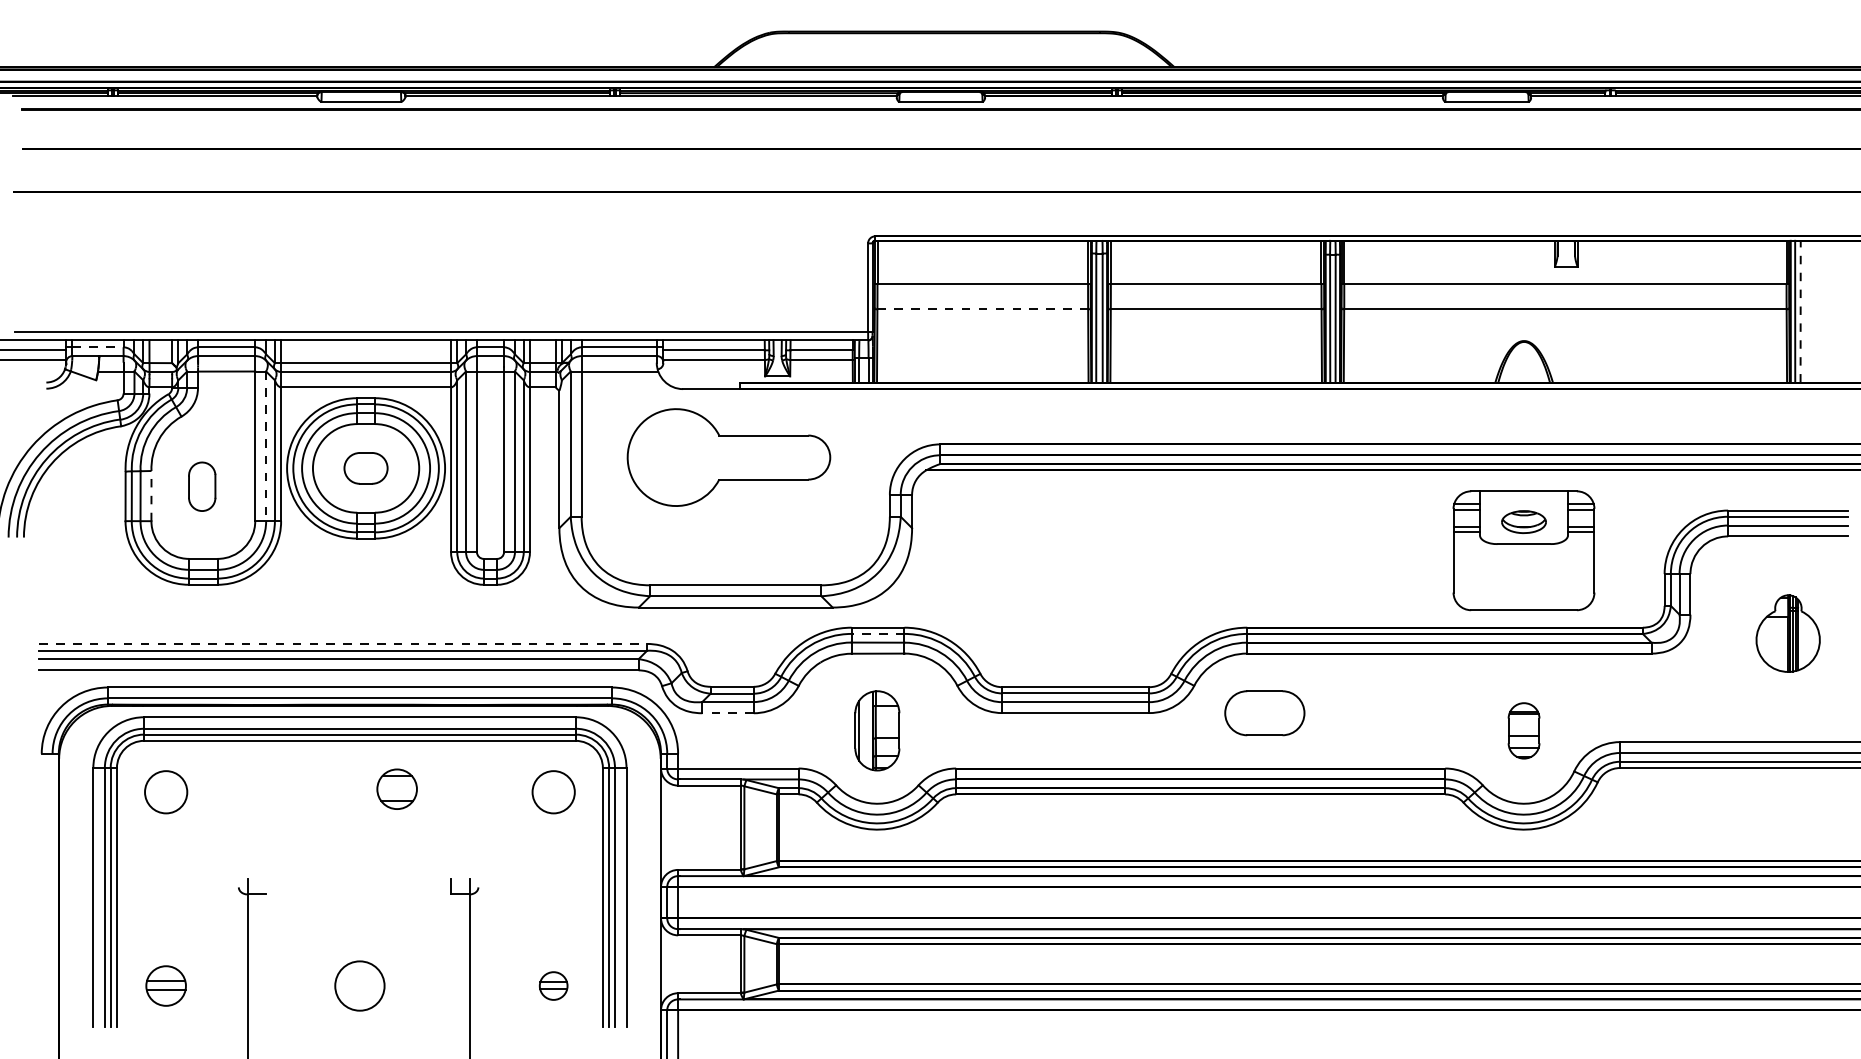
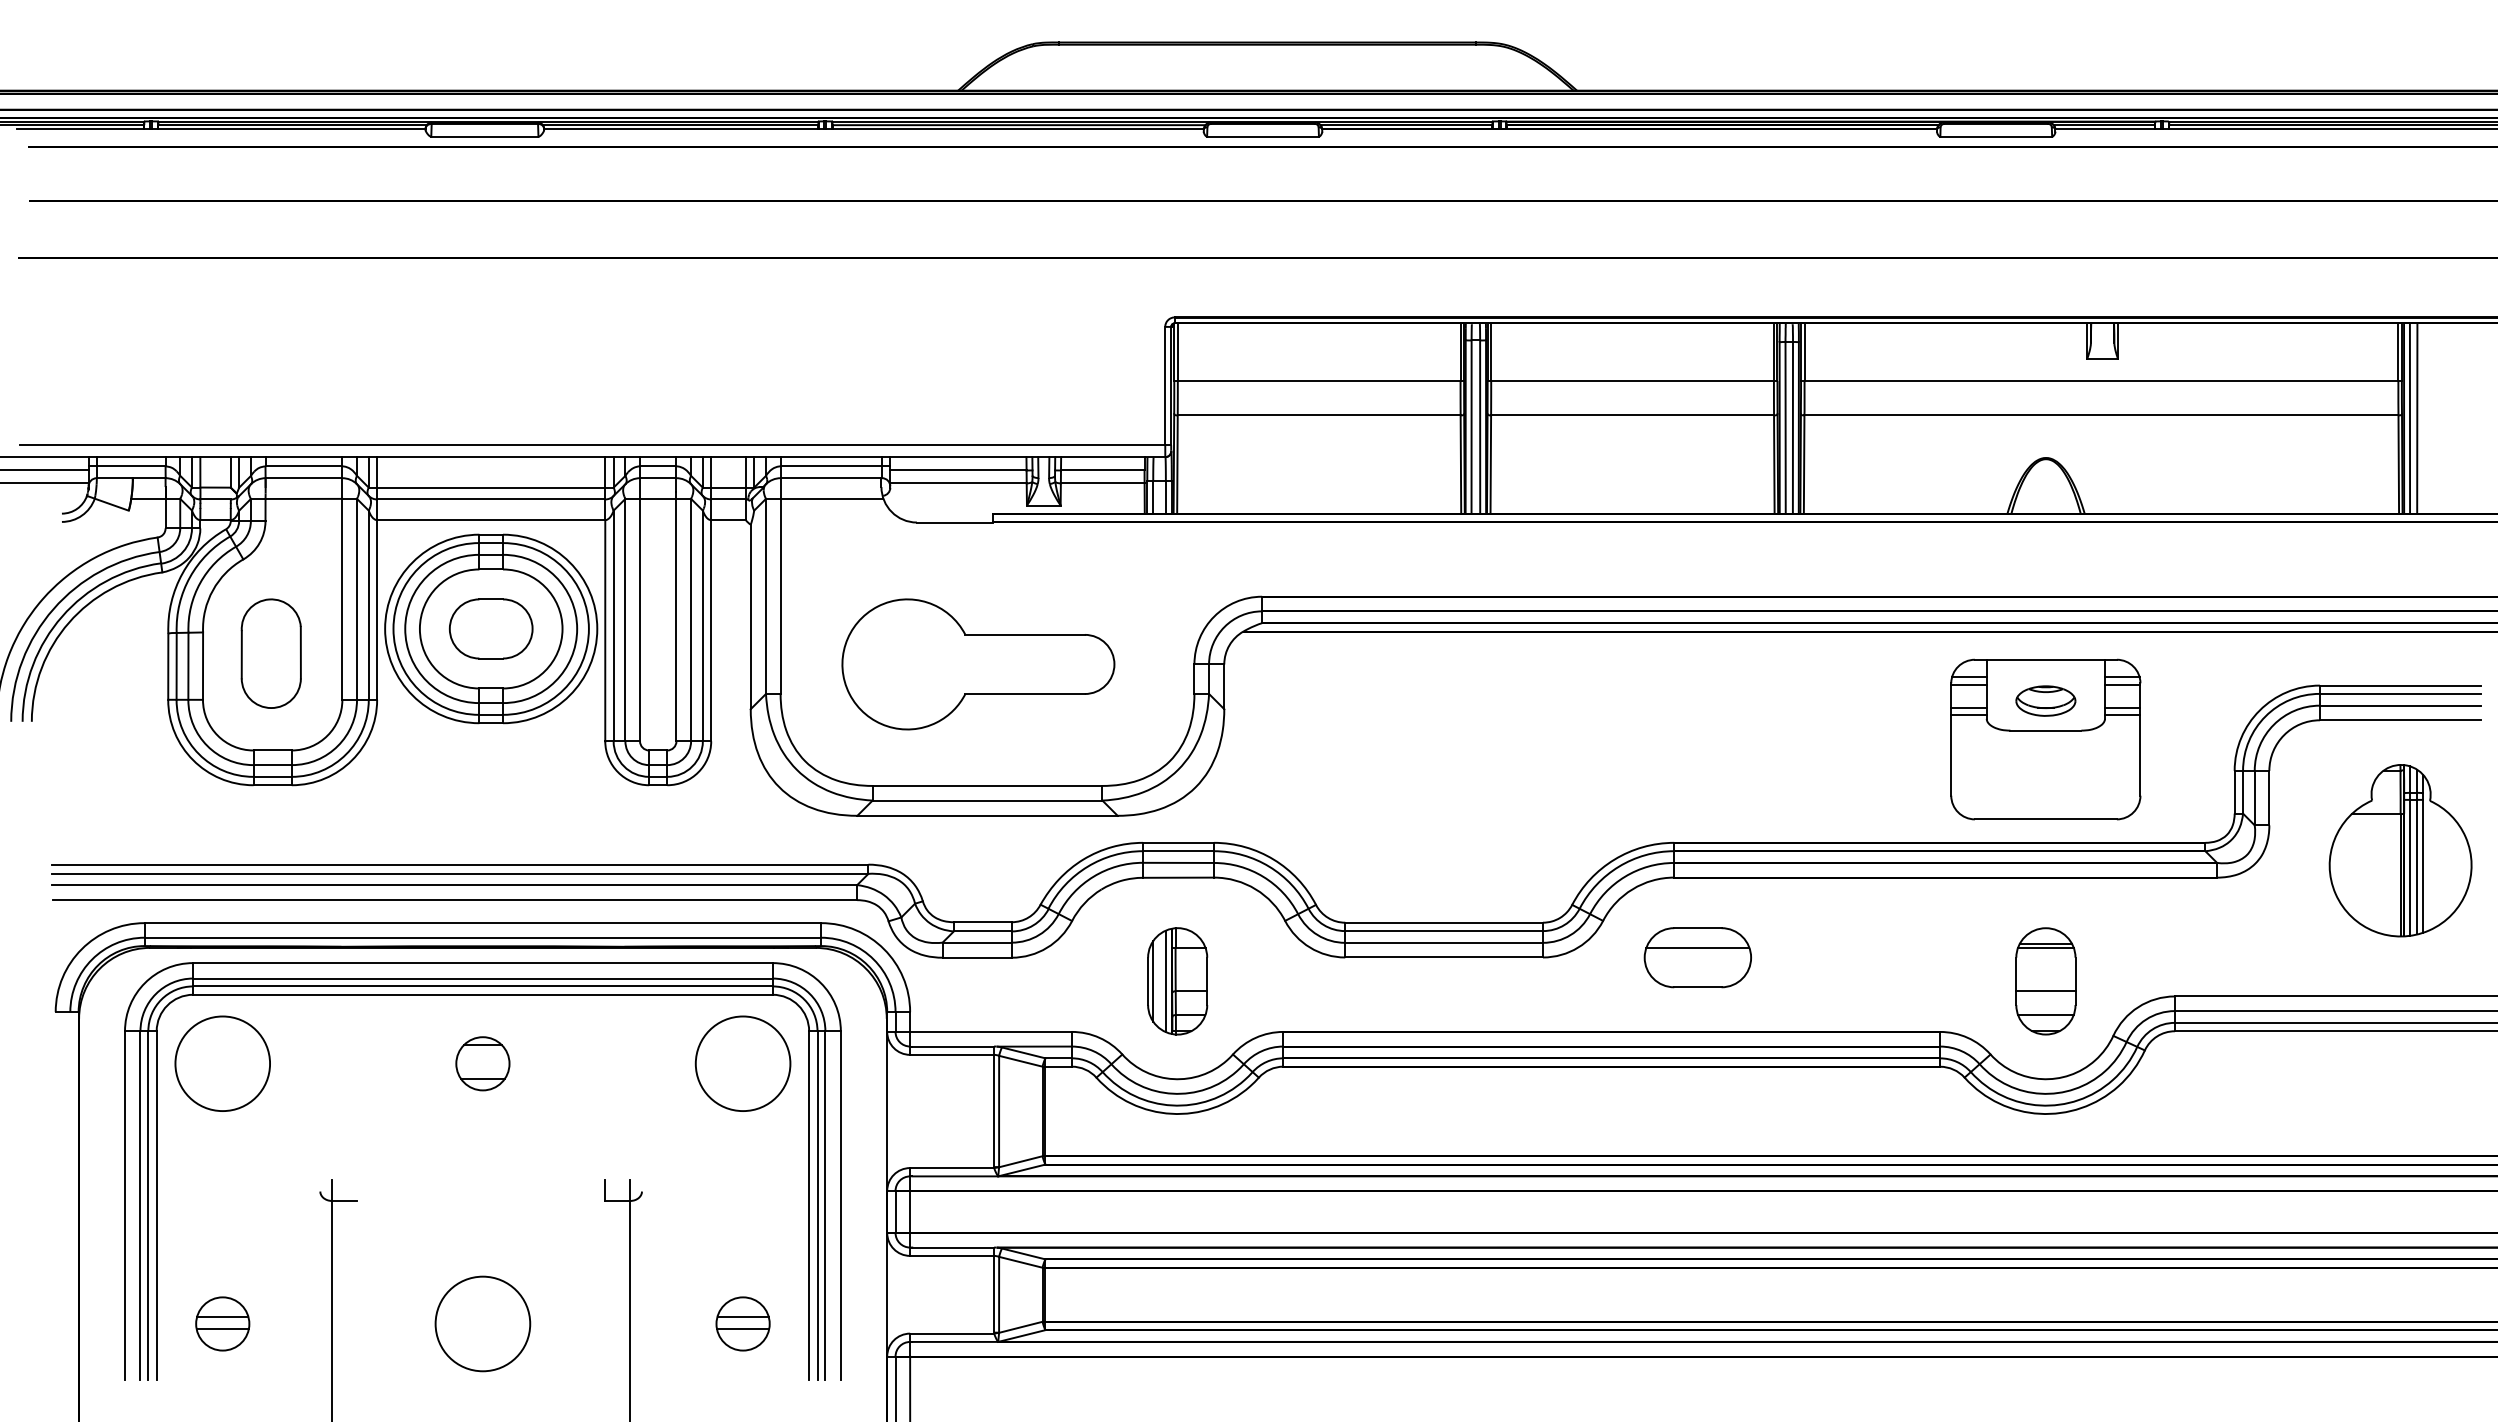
line: (983, 309) -> (1319, 415), dashed -> solid
line: (1800, 311) -> (2417, 418), dashed -> solid
line: (98, 347) -> (131, 466), dashed -> solid
line: (266, 446) -> (357, 599), dashed -> solid
part: (729, 457) -> (978, 664), moved
part: (365, 468) -> (490, 628), size x1.43
part: (201, 486) -> (270, 653), size x1.67
line: (151, 496) -> (203, 666), dashed -> solid
part: (1788, 633) -> (2400, 850), size x1.67
line: (877, 634) -> (1178, 851), dashed -> solid
line: (343, 643) -> (460, 864), dashed -> solid
line: (1264, 706) -> (1697, 948), added
line: (728, 713) -> (977, 957), dashed -> solid
line: (868, 730) -> (1165, 981), added
part: (1523, 730) -> (2045, 981), size x1.43
part: (396, 789) -> (482, 1063), moved
circle: (165, 792) -> (222, 1063), size x1.67
circle: (553, 792) -> (742, 1063), size x1.67
circle: (359, 985) -> (482, 1323), size x1.43
part: (553, 985) -> (742, 1323), size x1.43

